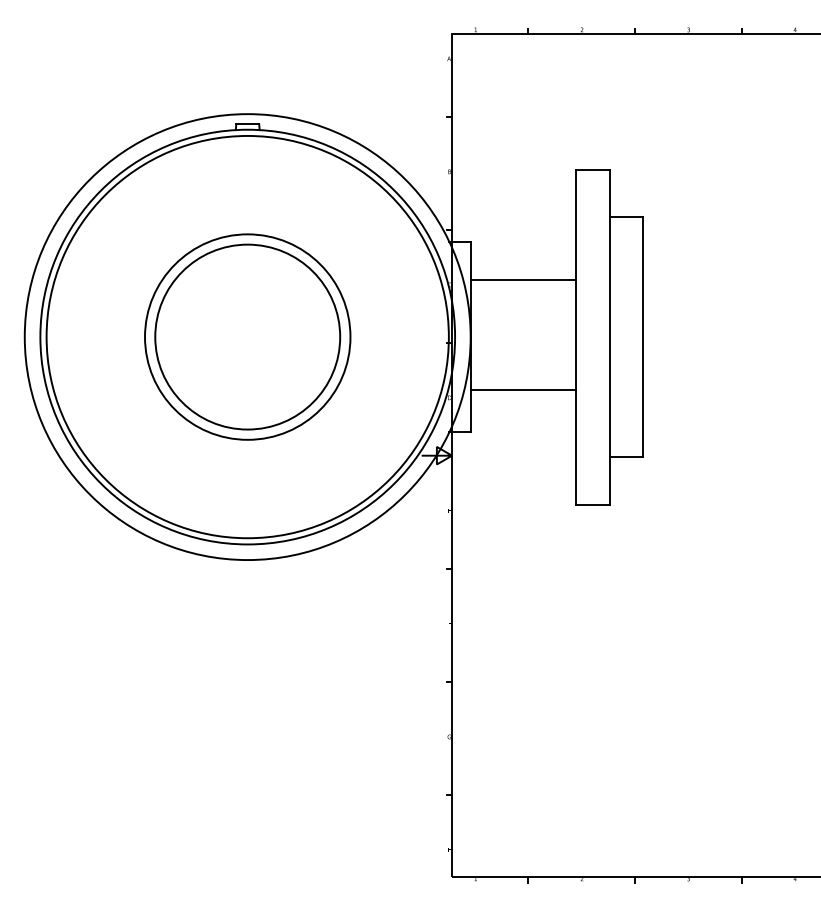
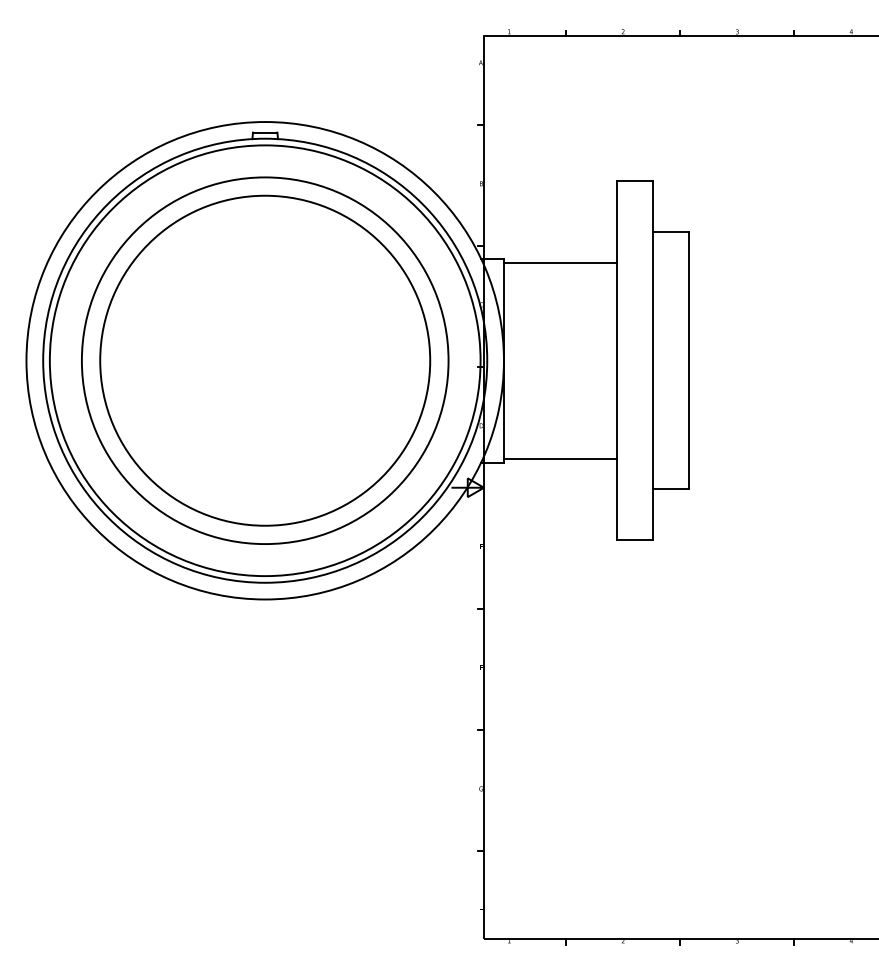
line: (523, 279) -> (560, 262), moved
circle: (247, 336) -> (264, 360), size x1.67
circle: (248, 336) -> (265, 360), size x1.67
line: (523, 390) -> (560, 458), moved

